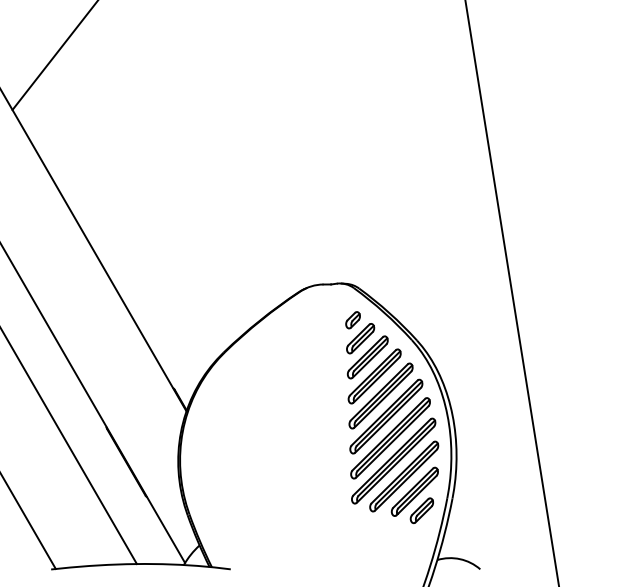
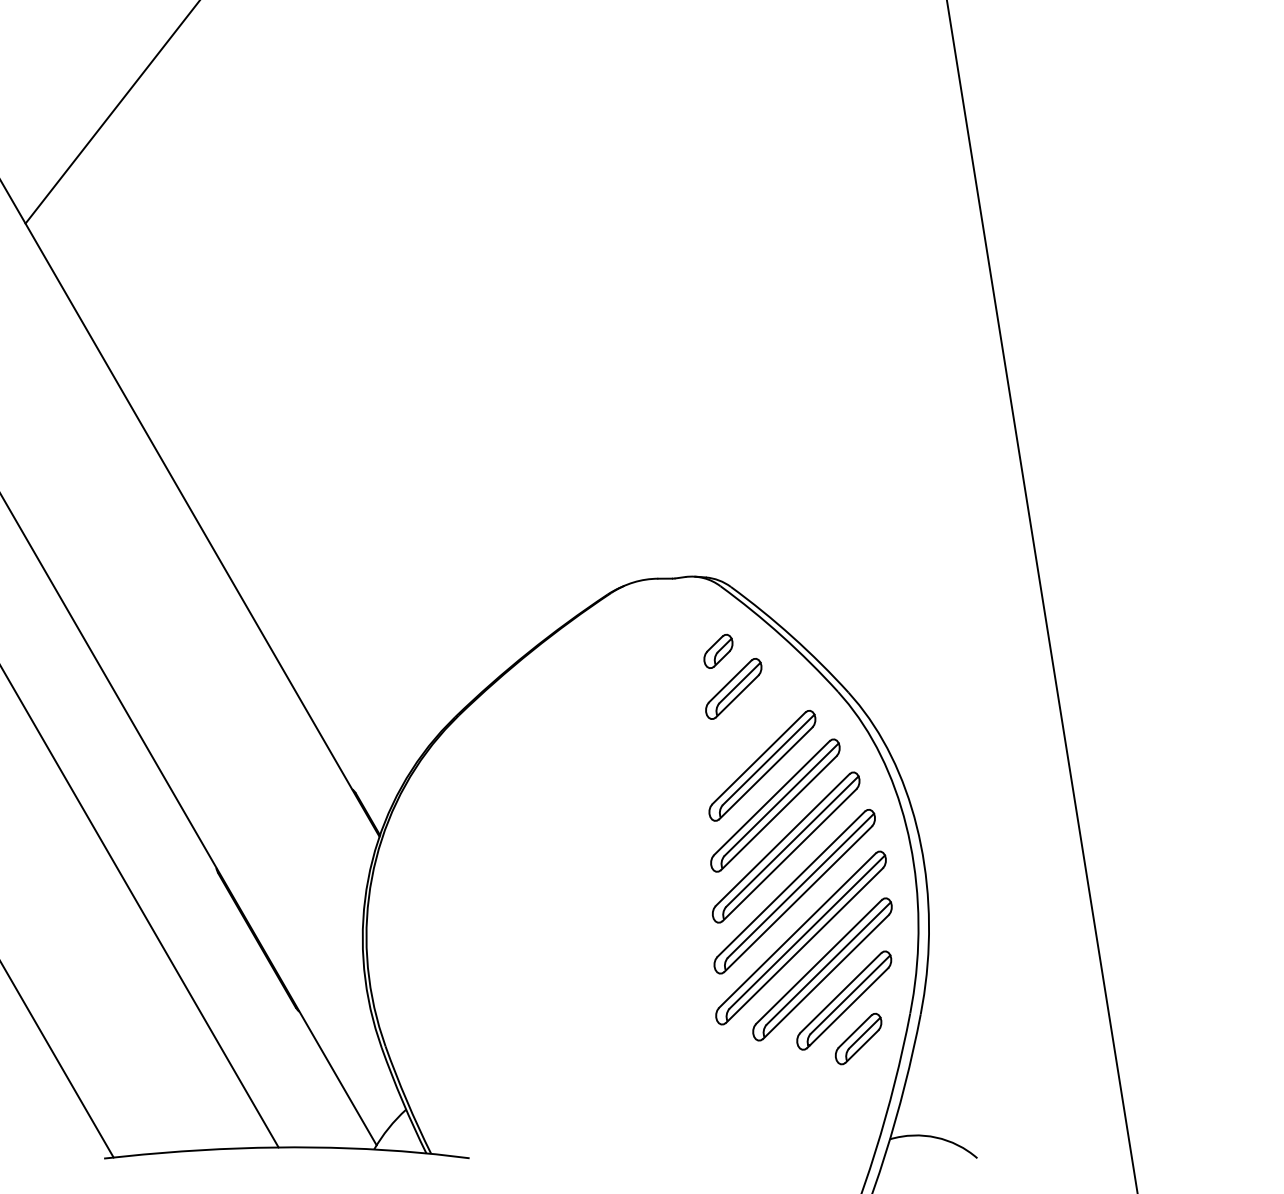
part: (367, 357) -> (747, 727), removed

